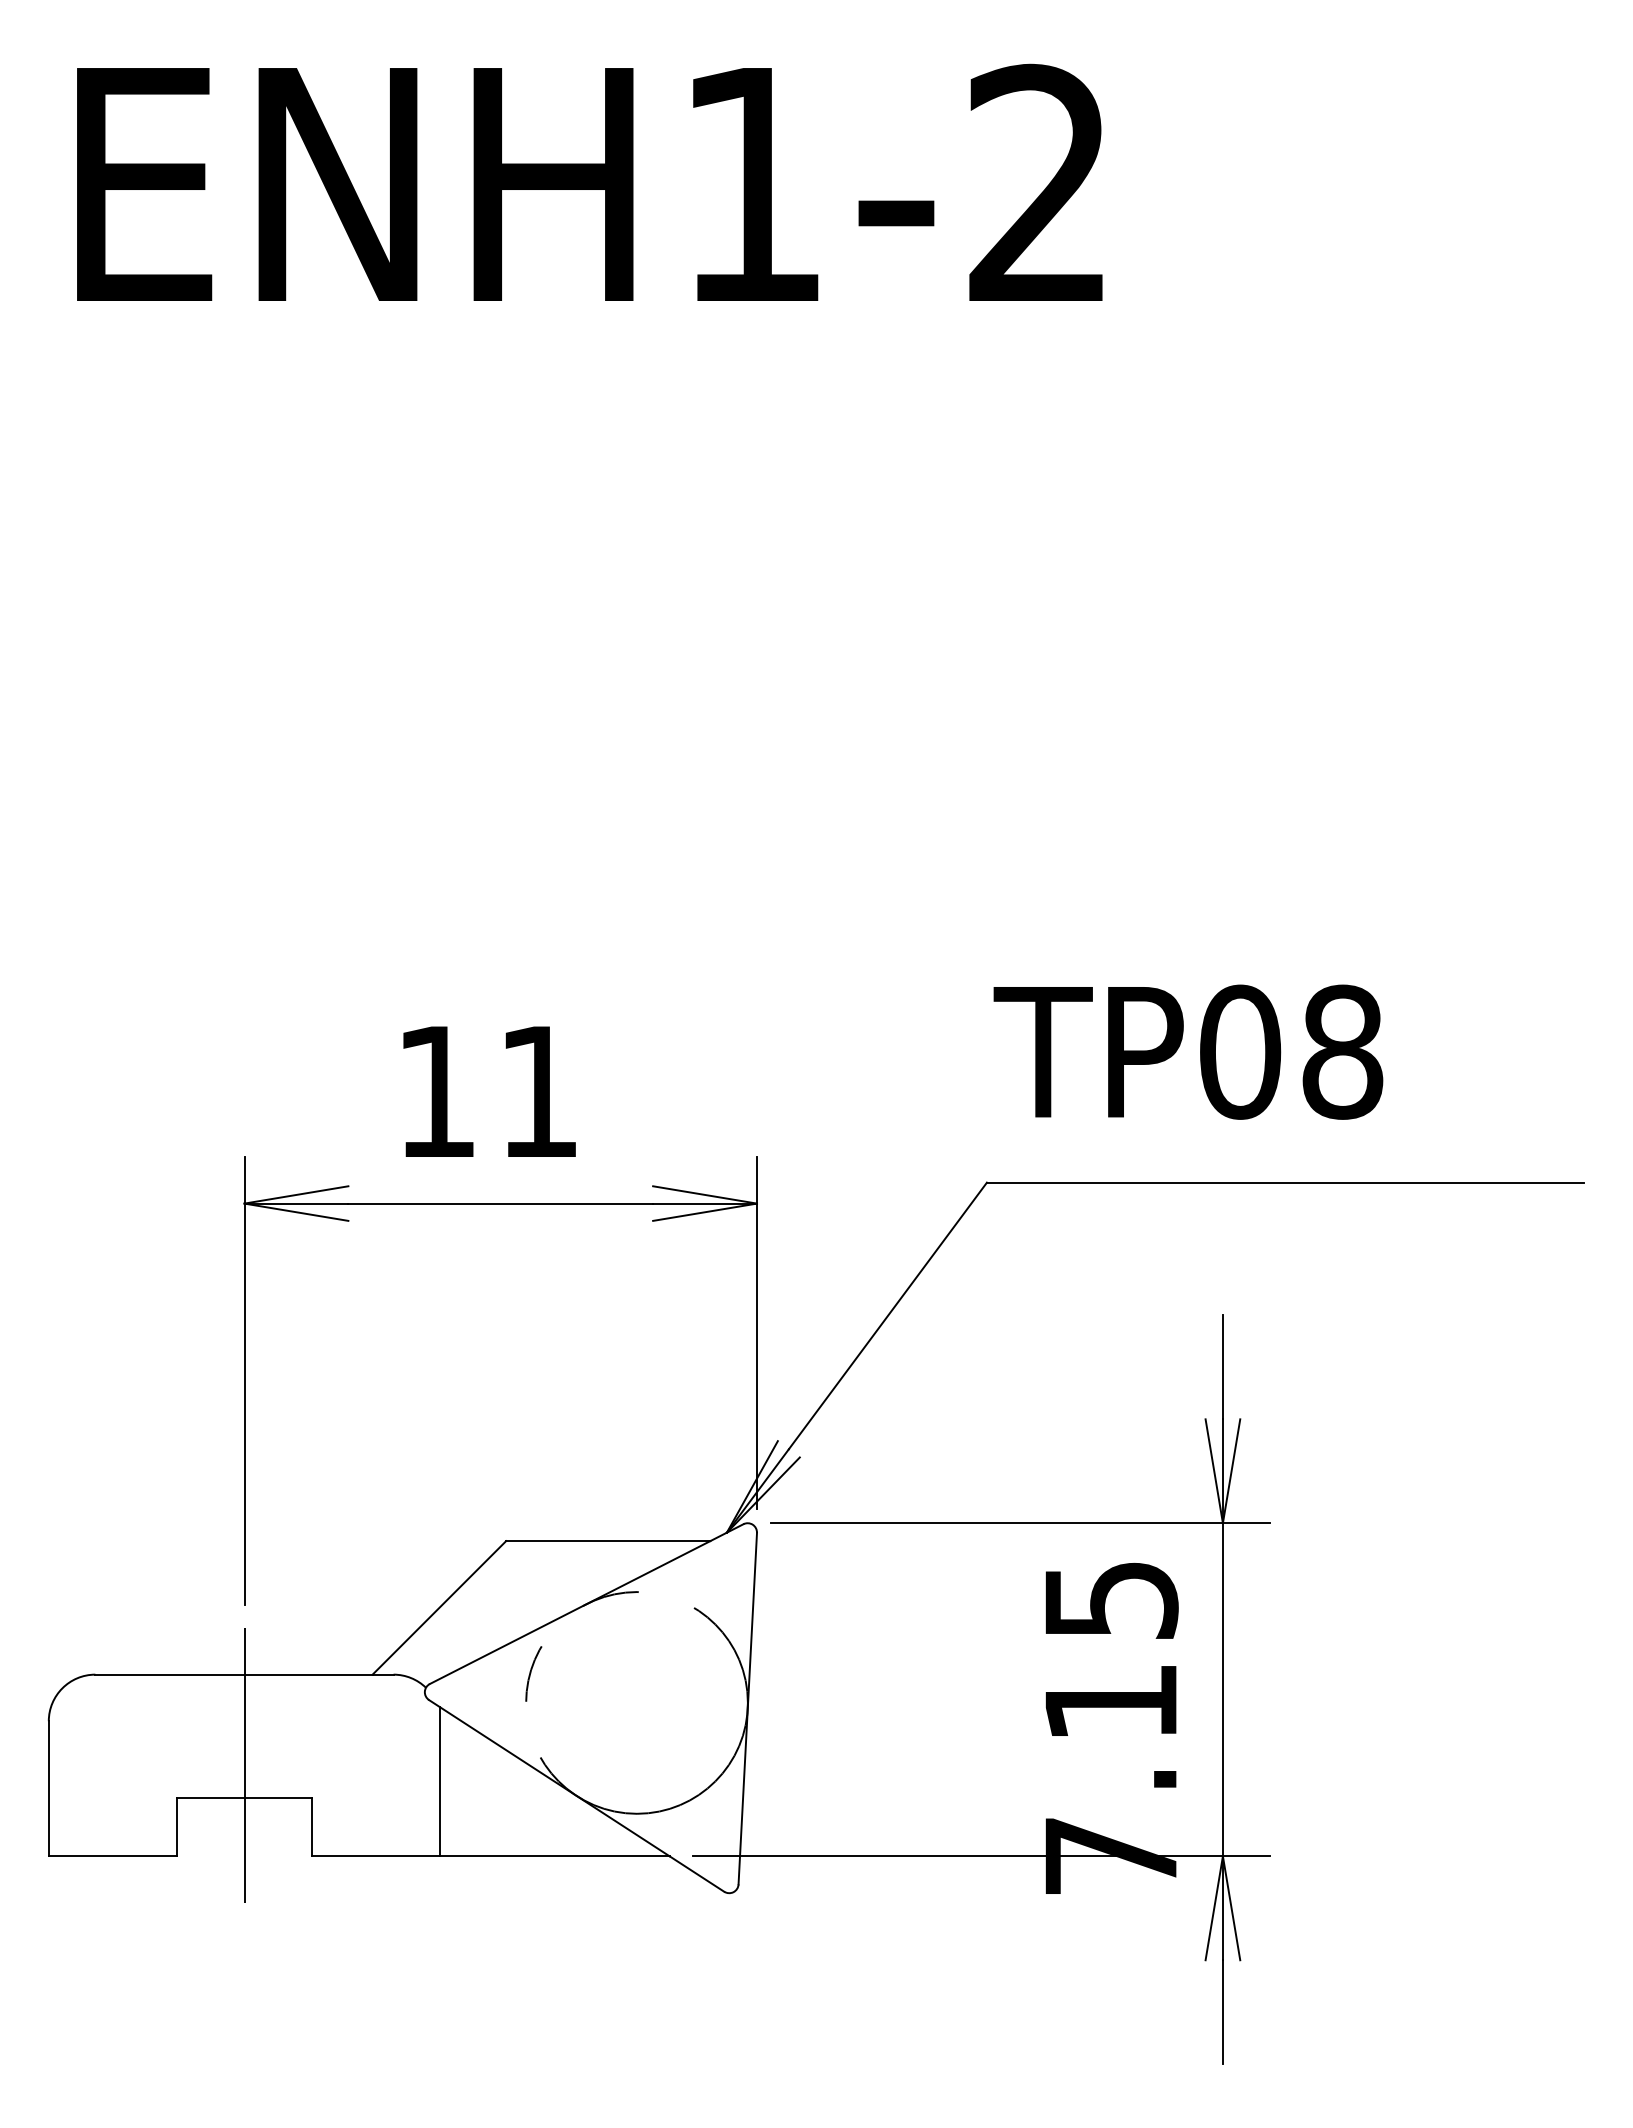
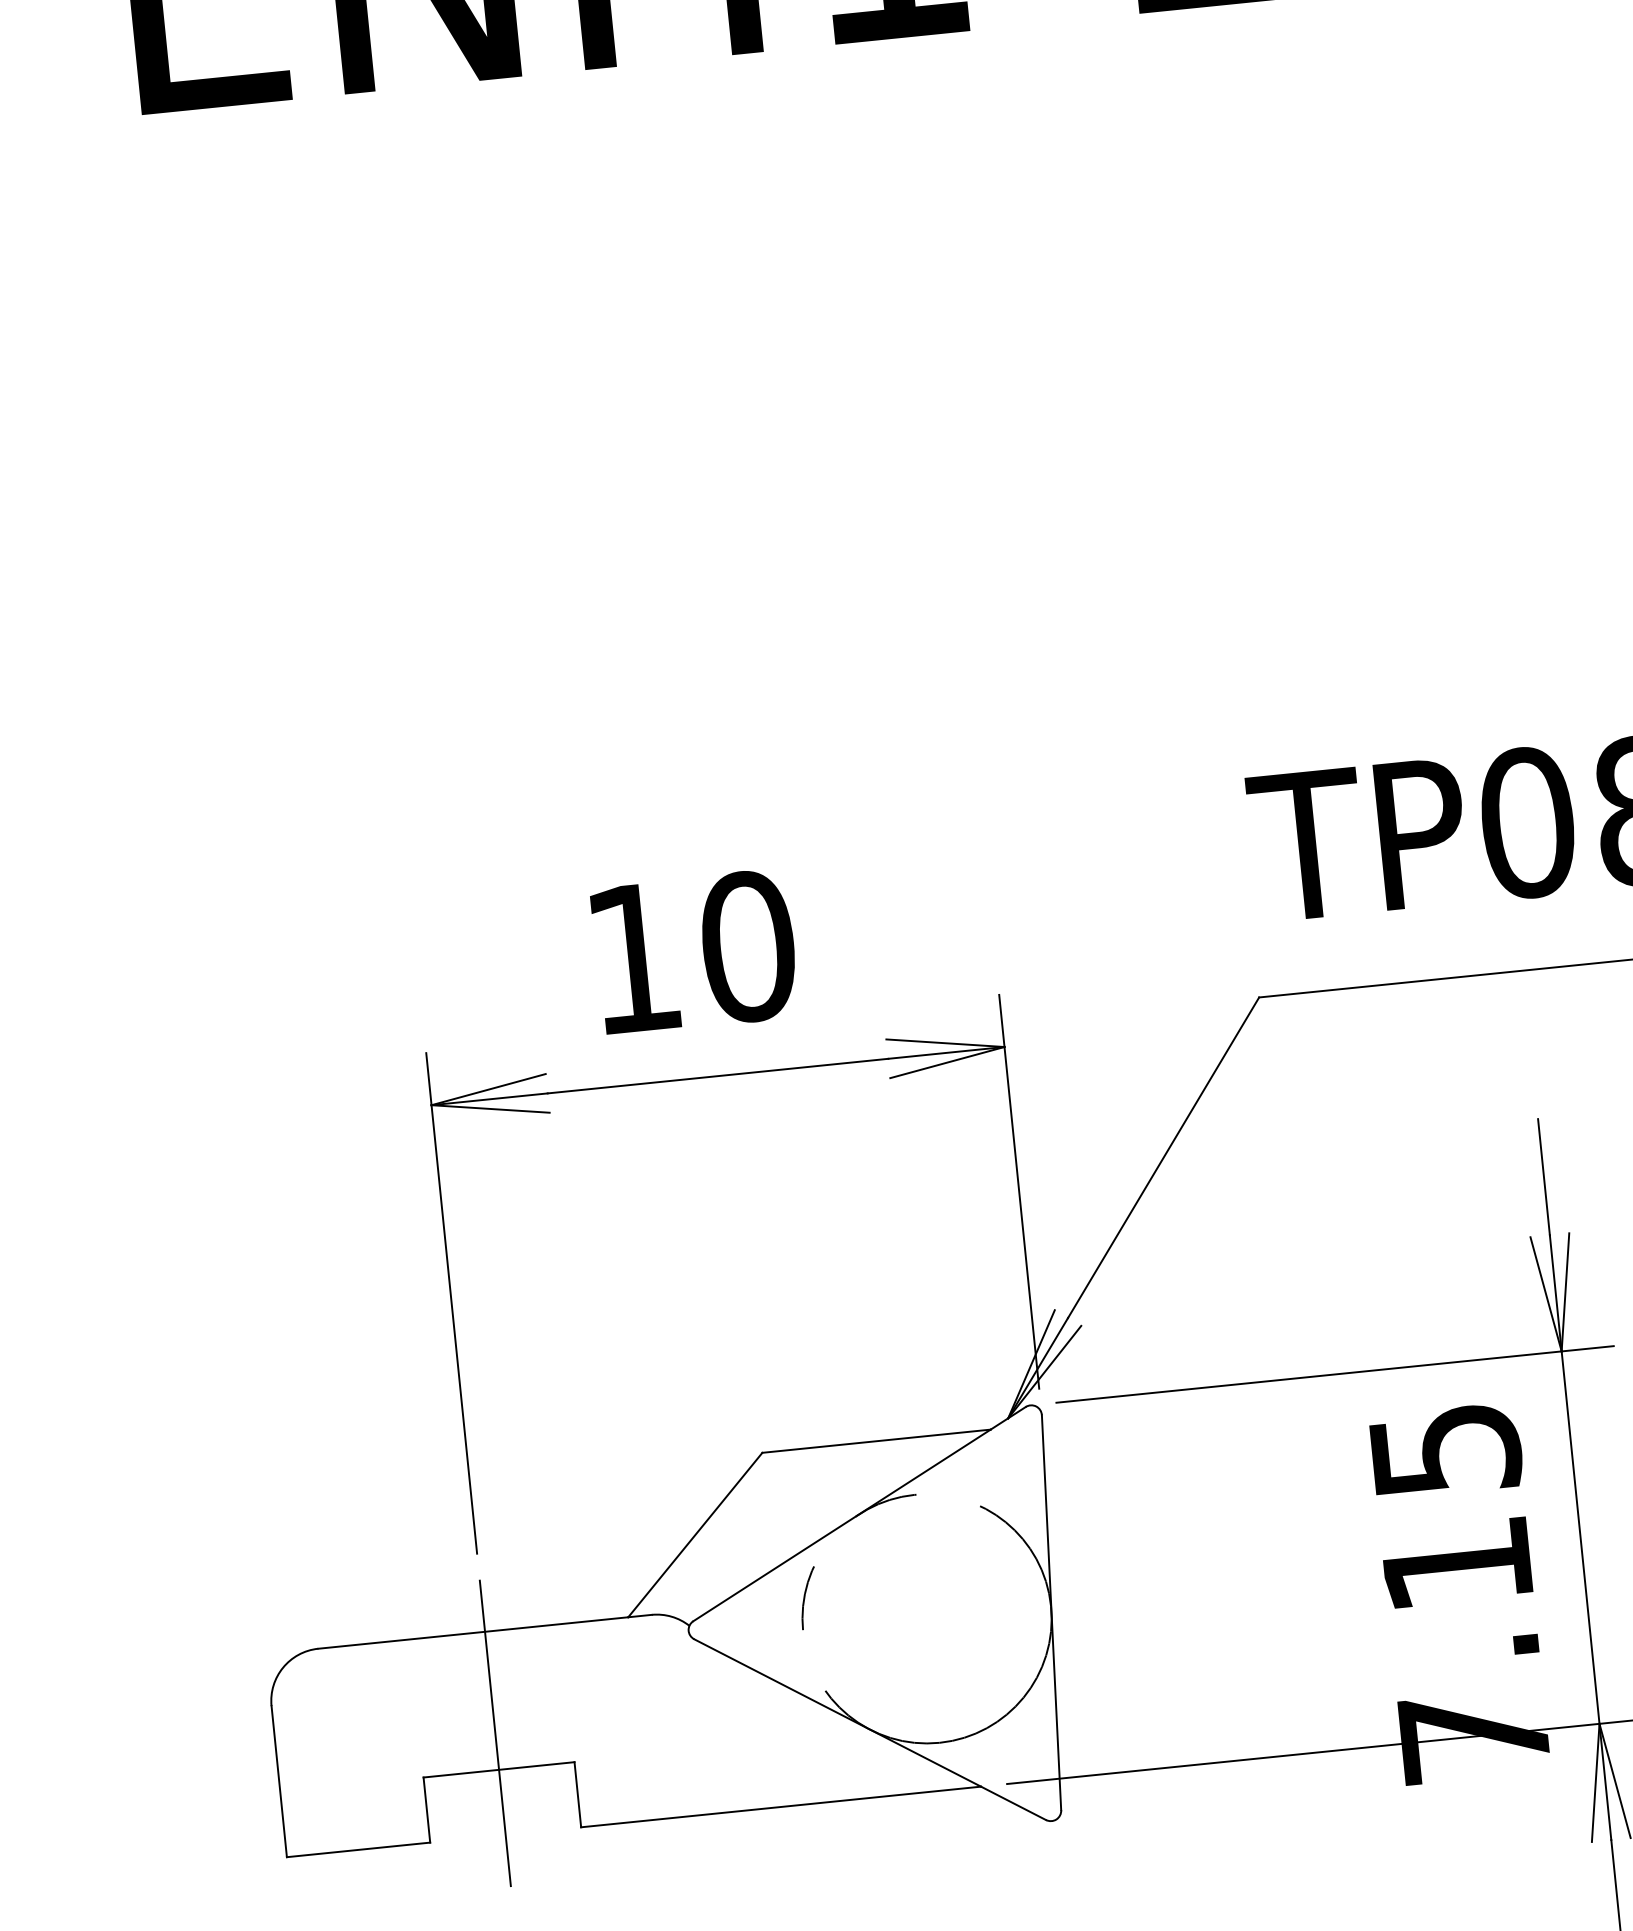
text: (538, 1091) -> (747, 946), 11 -> 10
line: (440, 1781) -> (716, 1729), removed

